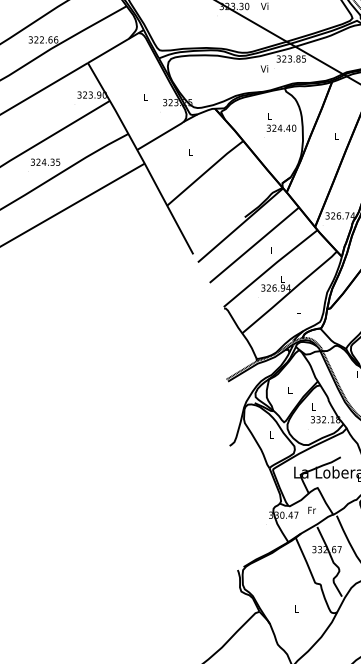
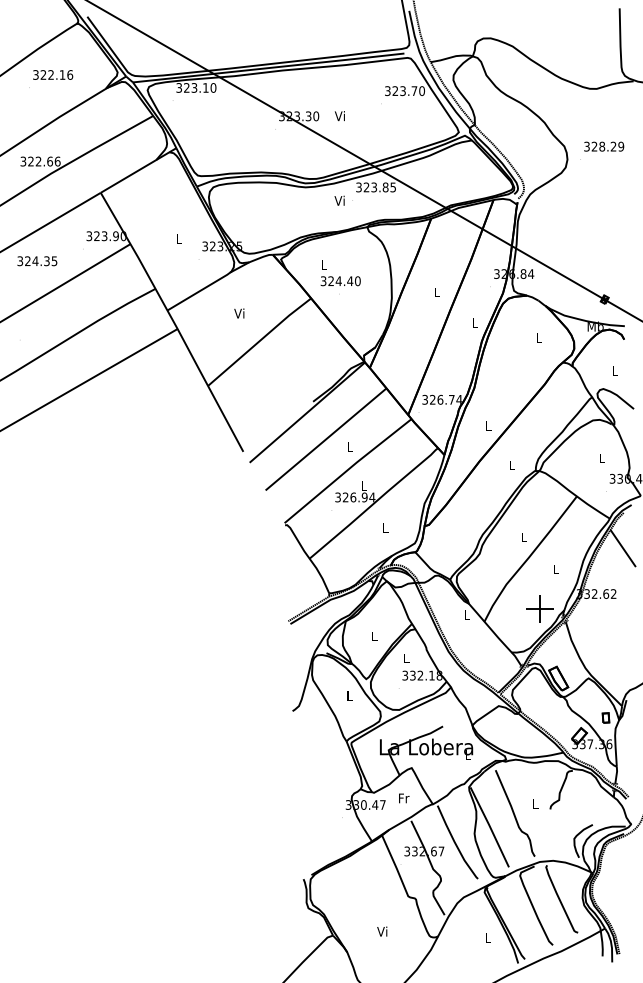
text: (281, 122) -> (340, 273), moved
text: (190, 152) -> (239, 313), L -> Vi
text: (45, 162) -> (37, 261), moved
text: (296, 608) -> (382, 931), L -> Vi

